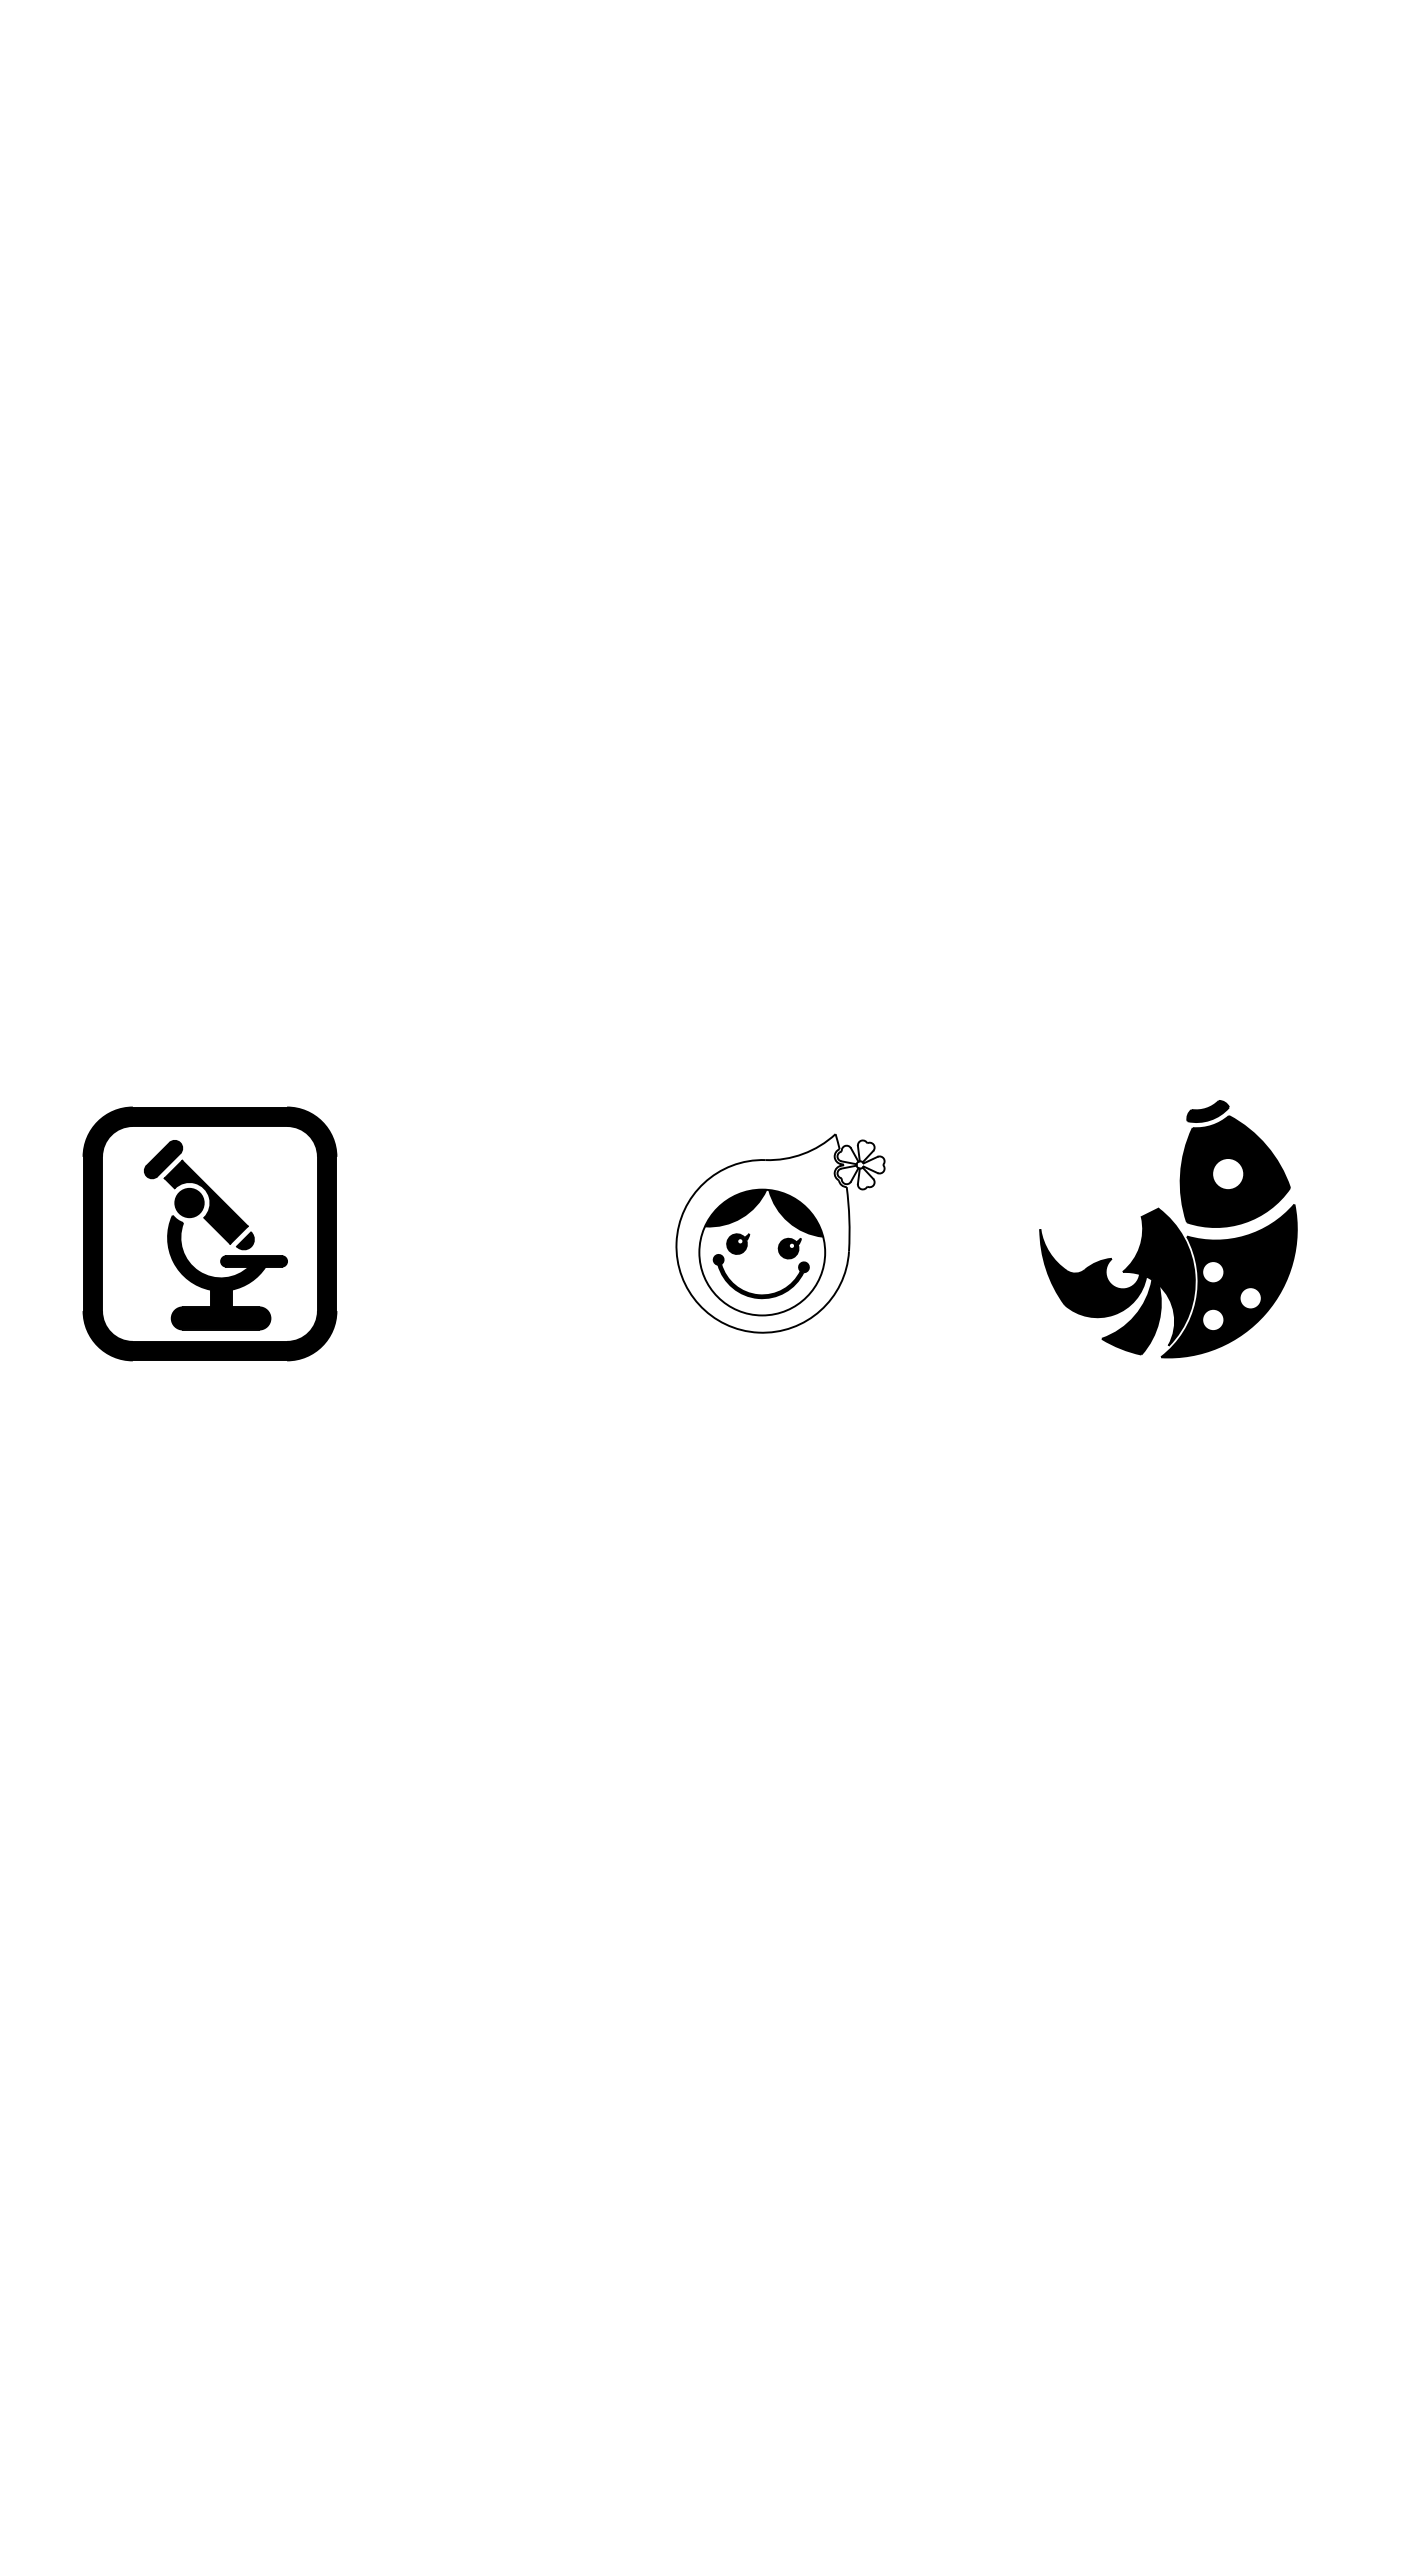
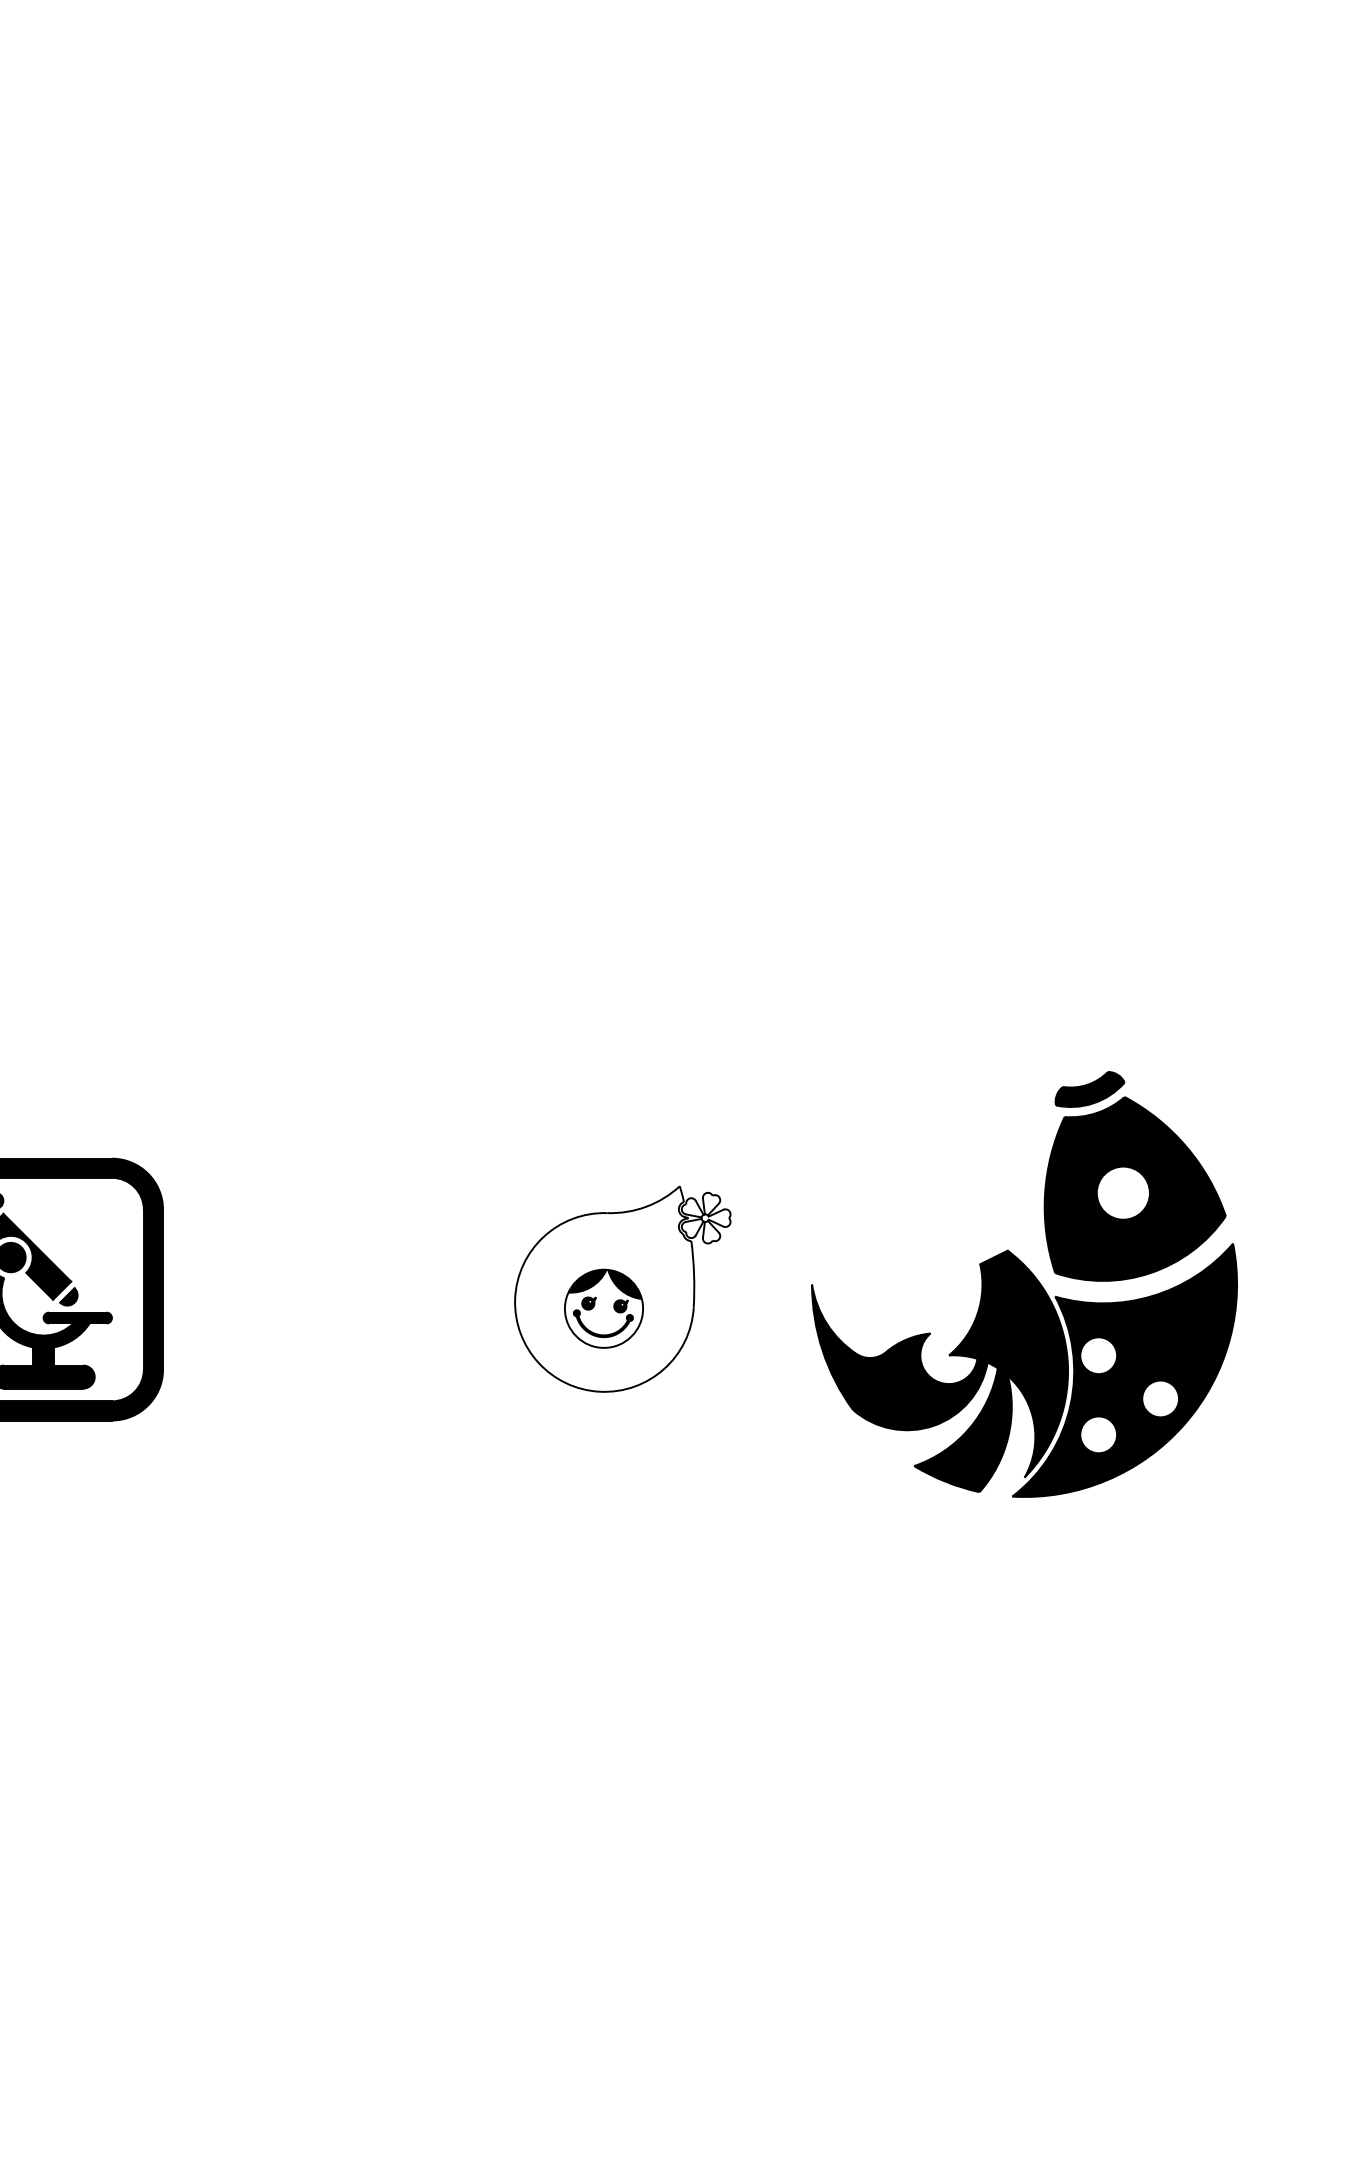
part: (1168, 1229) -> (1024, 1284), size x1.6
part: (762, 1252) -> (604, 1308), size x0.6

